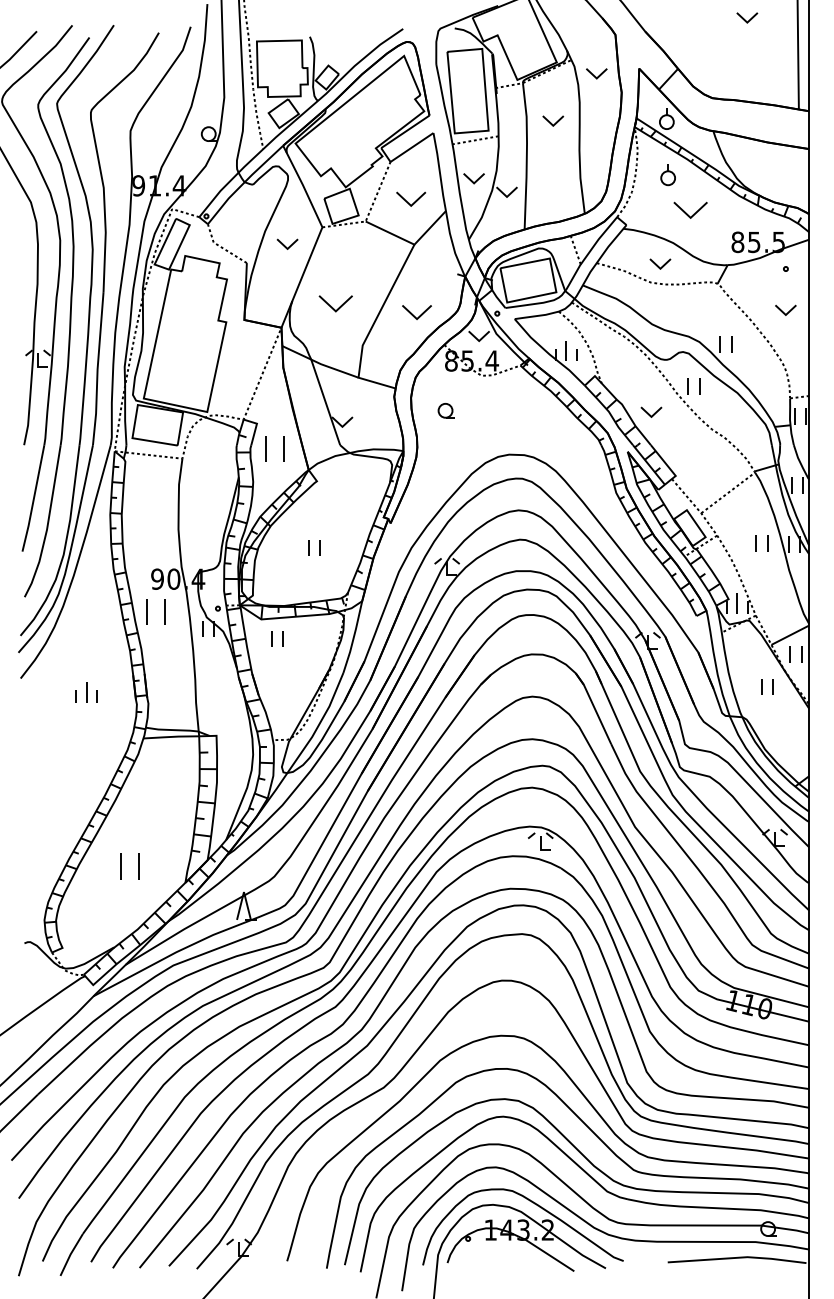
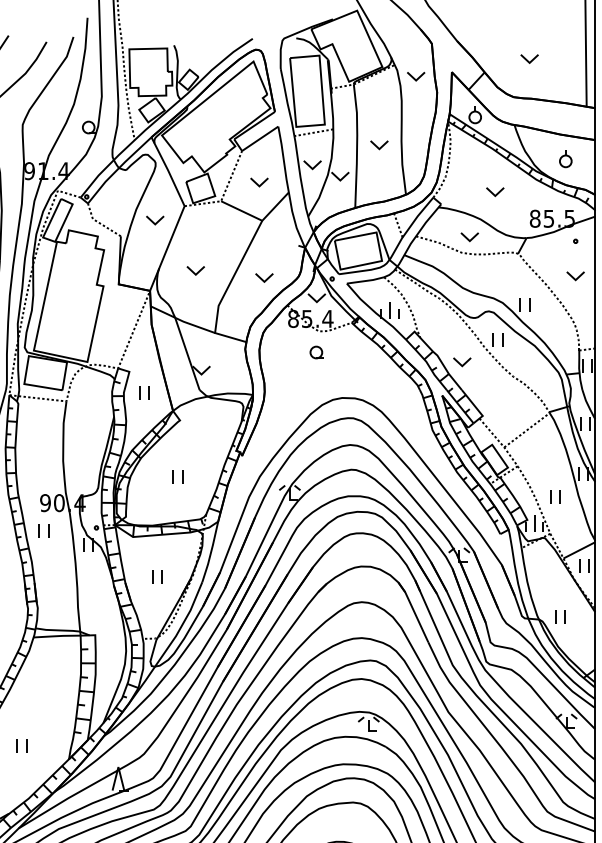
part: (747, 17) -> (529, 58), moved
part: (553, 120) -> (379, 144), moved
part: (667, 175) -> (565, 159), moved
part: (410, 198) -> (258, 181), size x0.71
part: (690, 210) -> (495, 191), size x0.62
part: (335, 303) -> (195, 270), size x0.62
part: (416, 311) -> (264, 277), size x0.71
part: (445, 410) -> (316, 352), moved
part: (274, 448) -> (144, 392), size x0.62
part: (761, 543) -> (555, 497), moved
part: (155, 611) -> (43, 530), size x0.62
part: (277, 638) -> (157, 576), moved
part: (767, 686) -> (560, 616), moved
part: (129, 866) -> (21, 745), size x0.62

